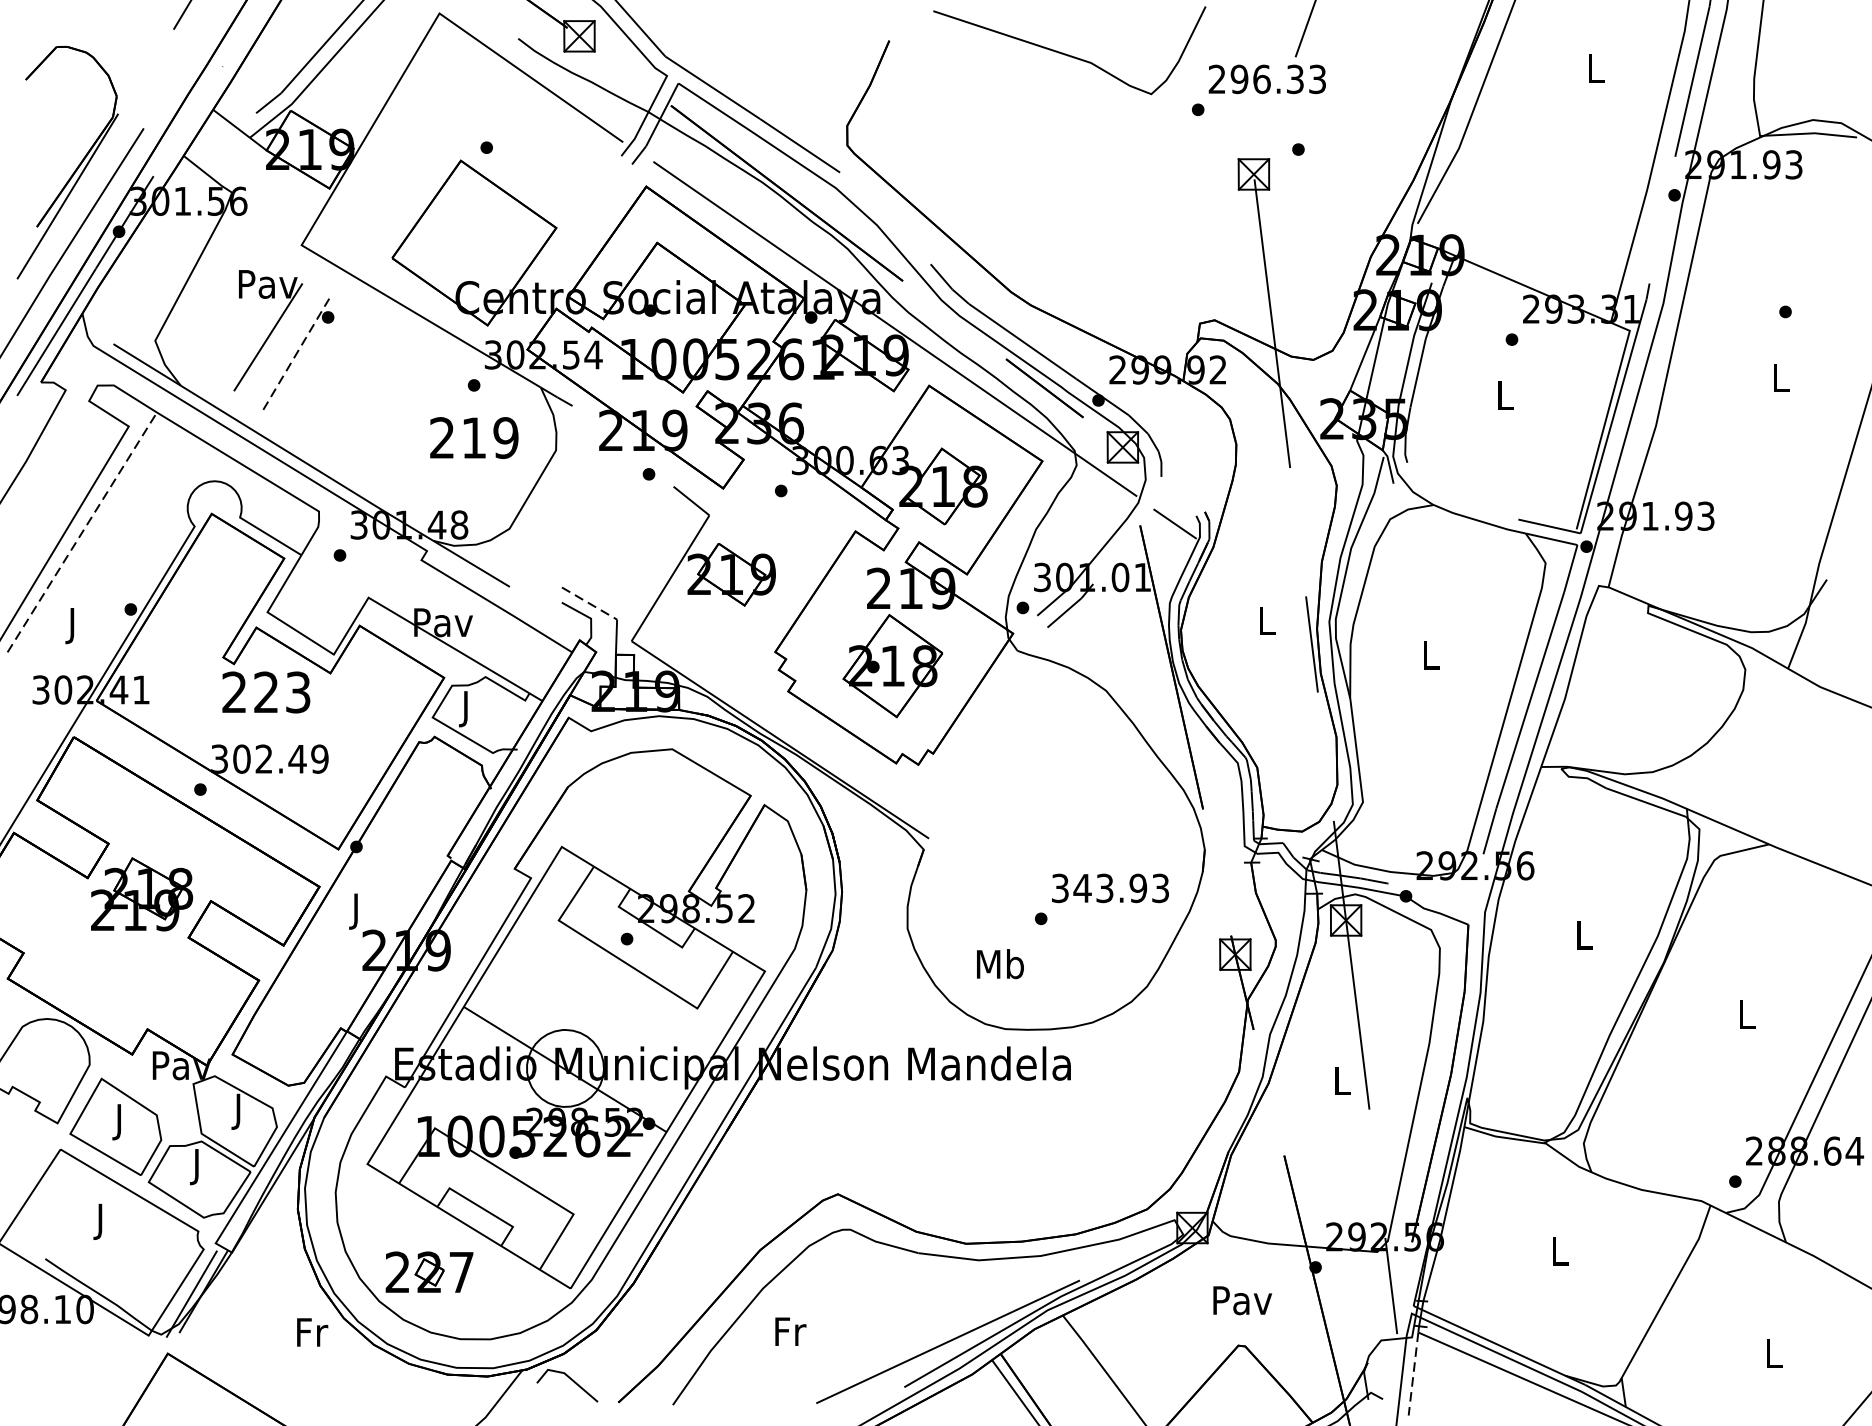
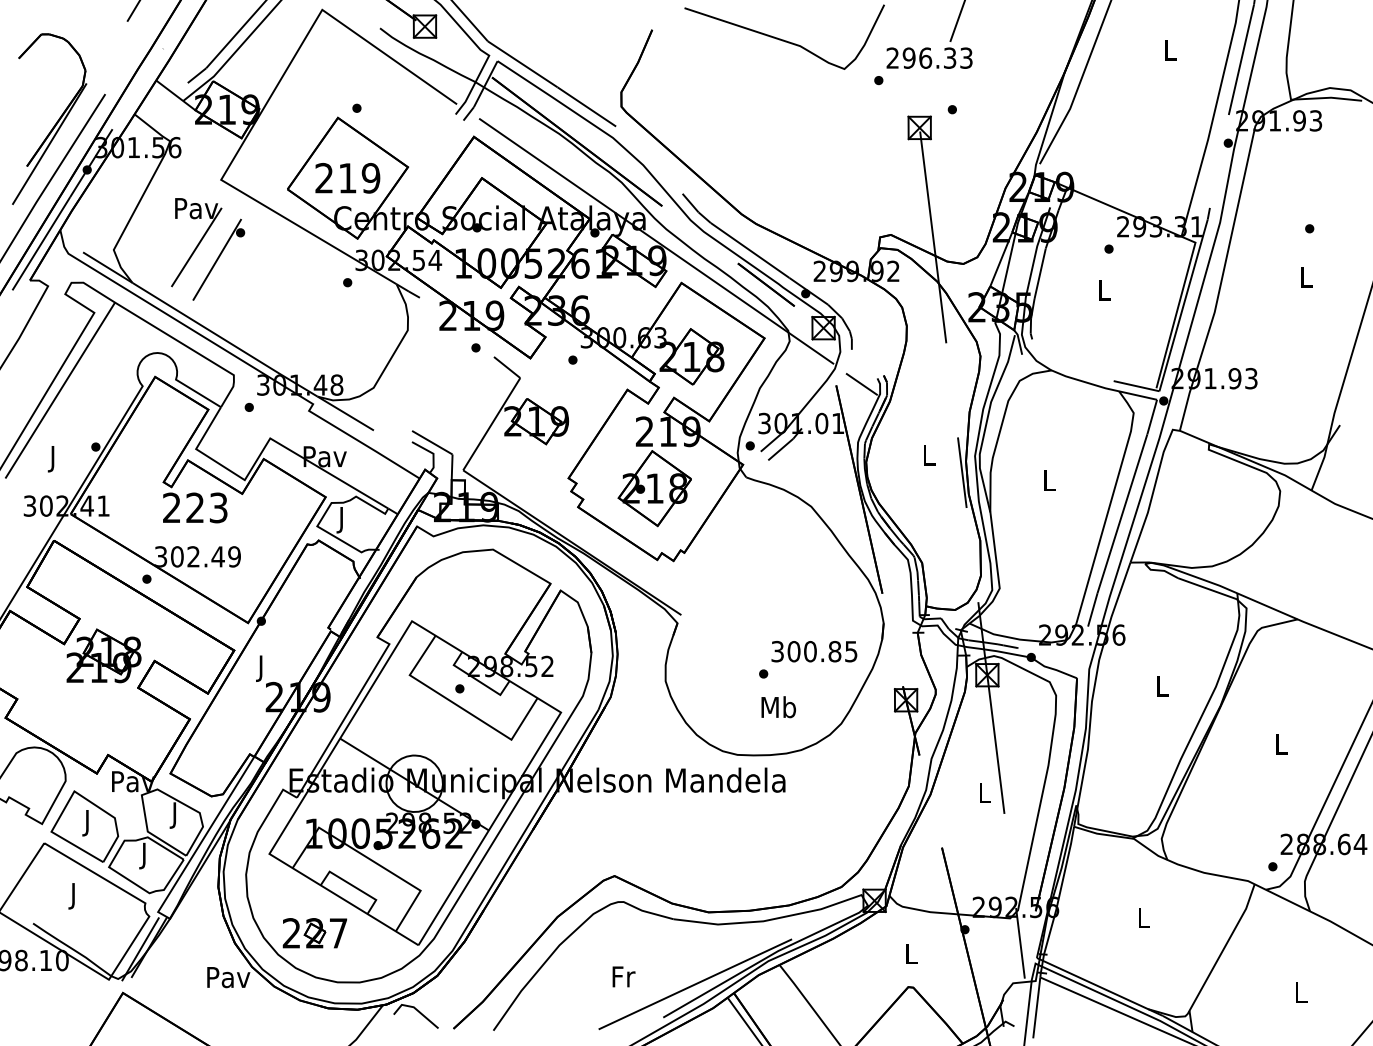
line: (296, 353) -> (217, 259), dashed -> solid
text: (473, 438) -> (347, 178), moved
line: (82, 532) -> (60, 390), dashed -> solid
line: (589, 603) -> (432, 442), dashed -> solid
text: (1121, 888) -> (822, 651), 343.93 -> 300.85
text: (1000, 964) -> (778, 707), moved
text: (1242, 1299) -> (911, 953), Pav -> L
text: (790, 1331) -> (623, 976), moved
text: (311, 1332) -> (228, 977), Fr -> Pav
line: (1413, 1373) -> (1036, 1007), dashed -> solid

